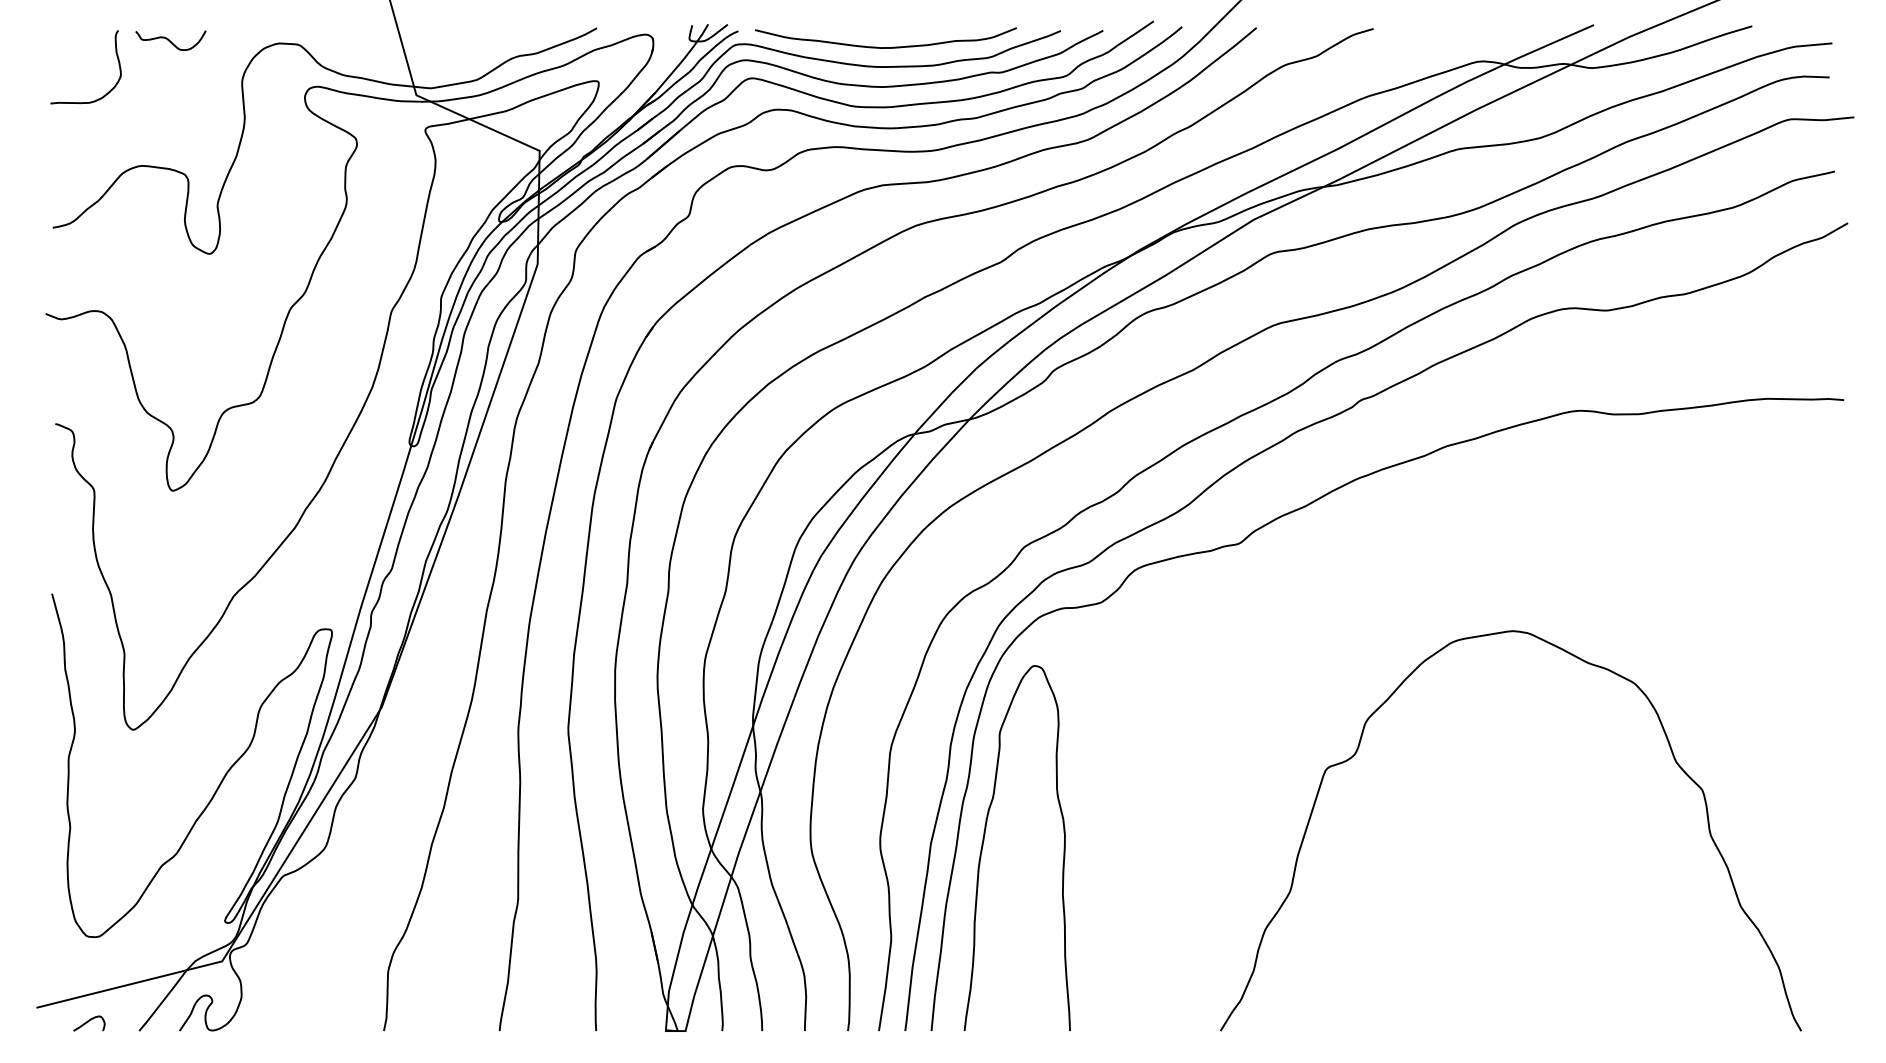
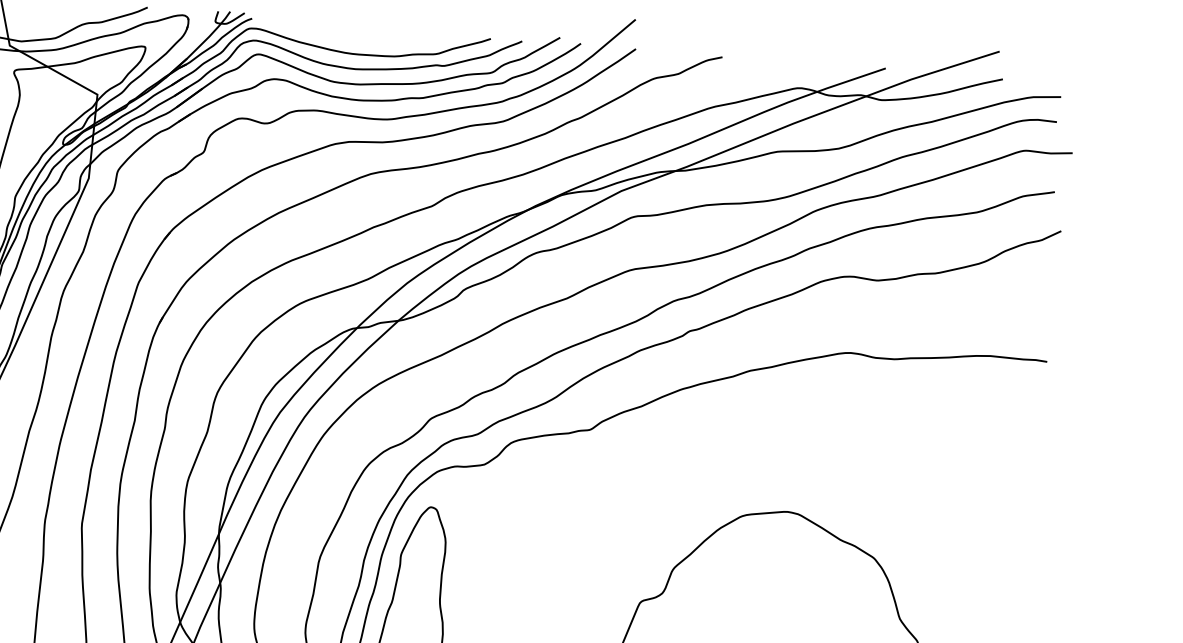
curve: (885, 47) -> (360, 40), removed

